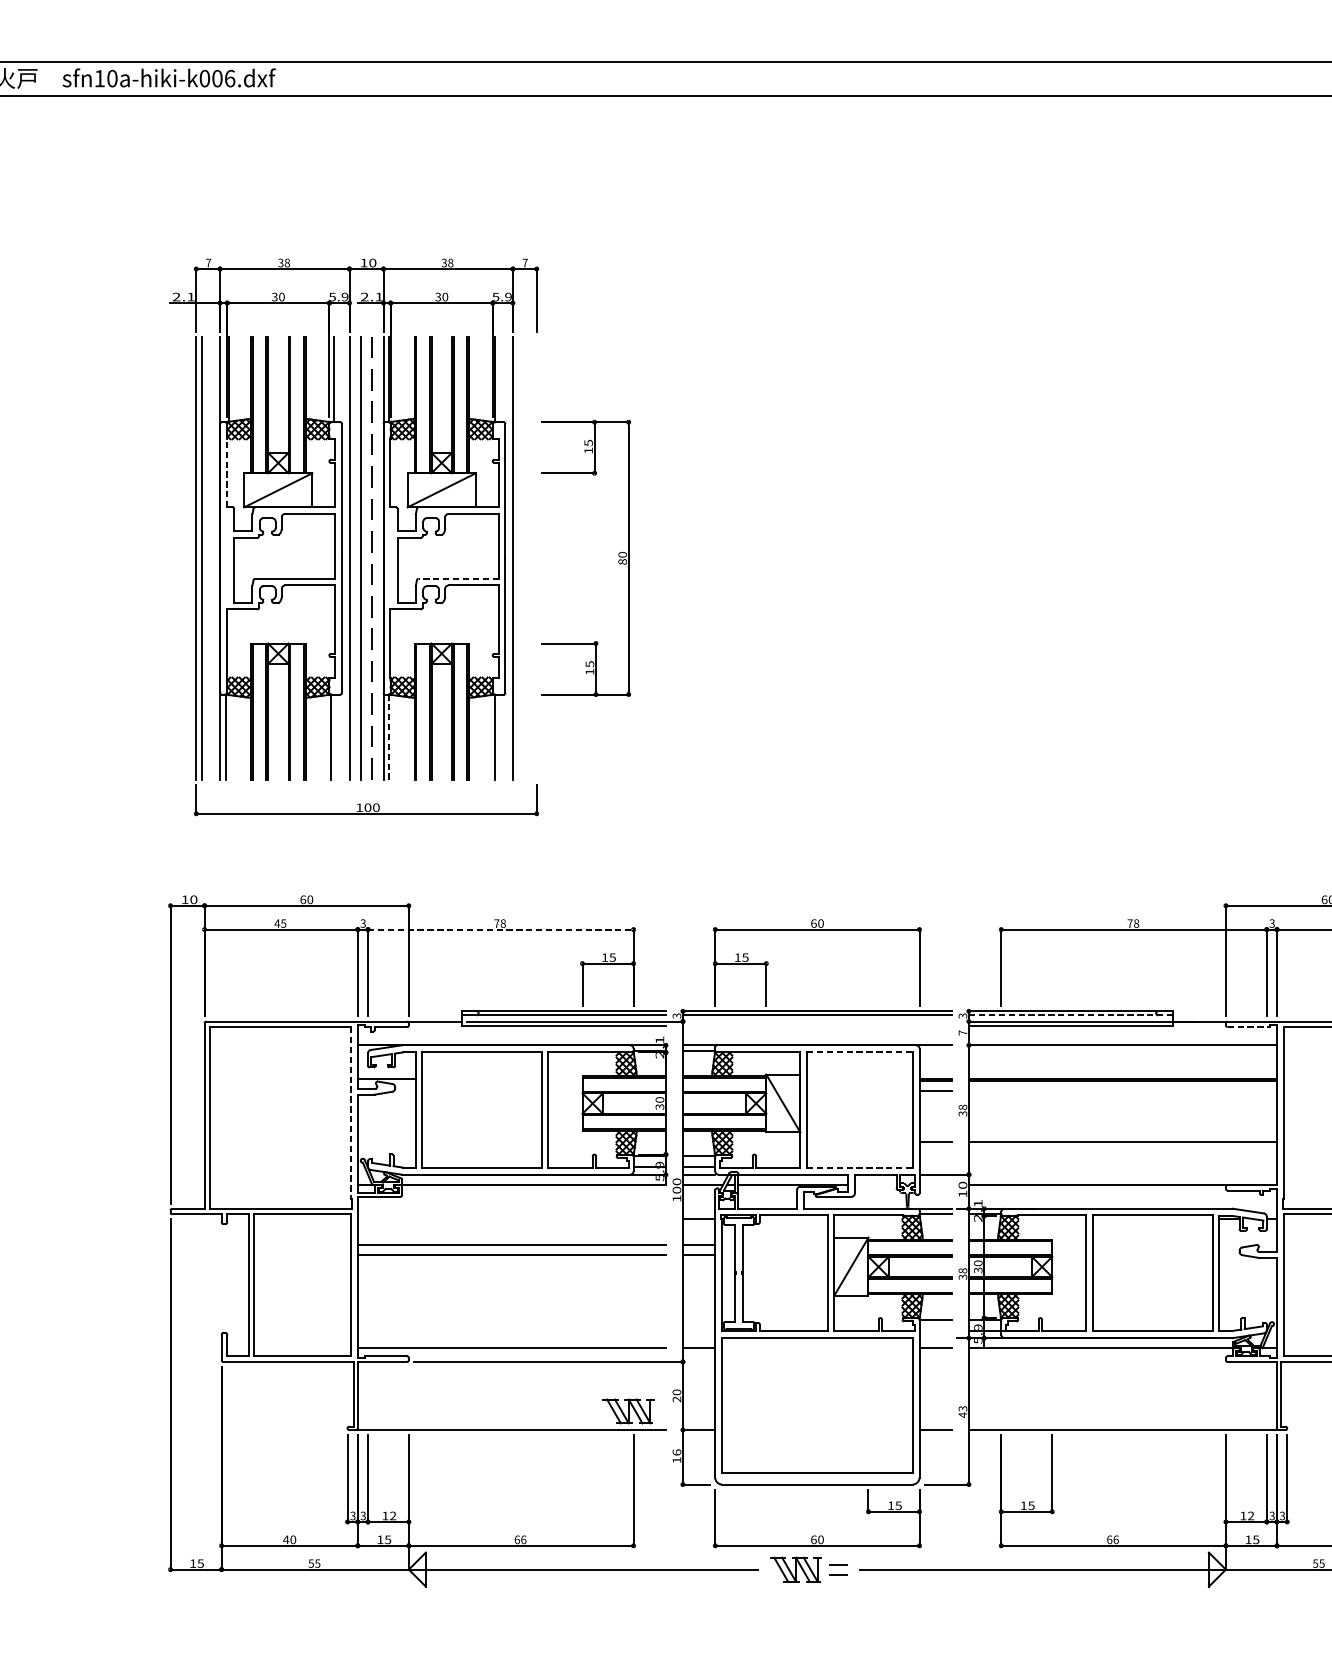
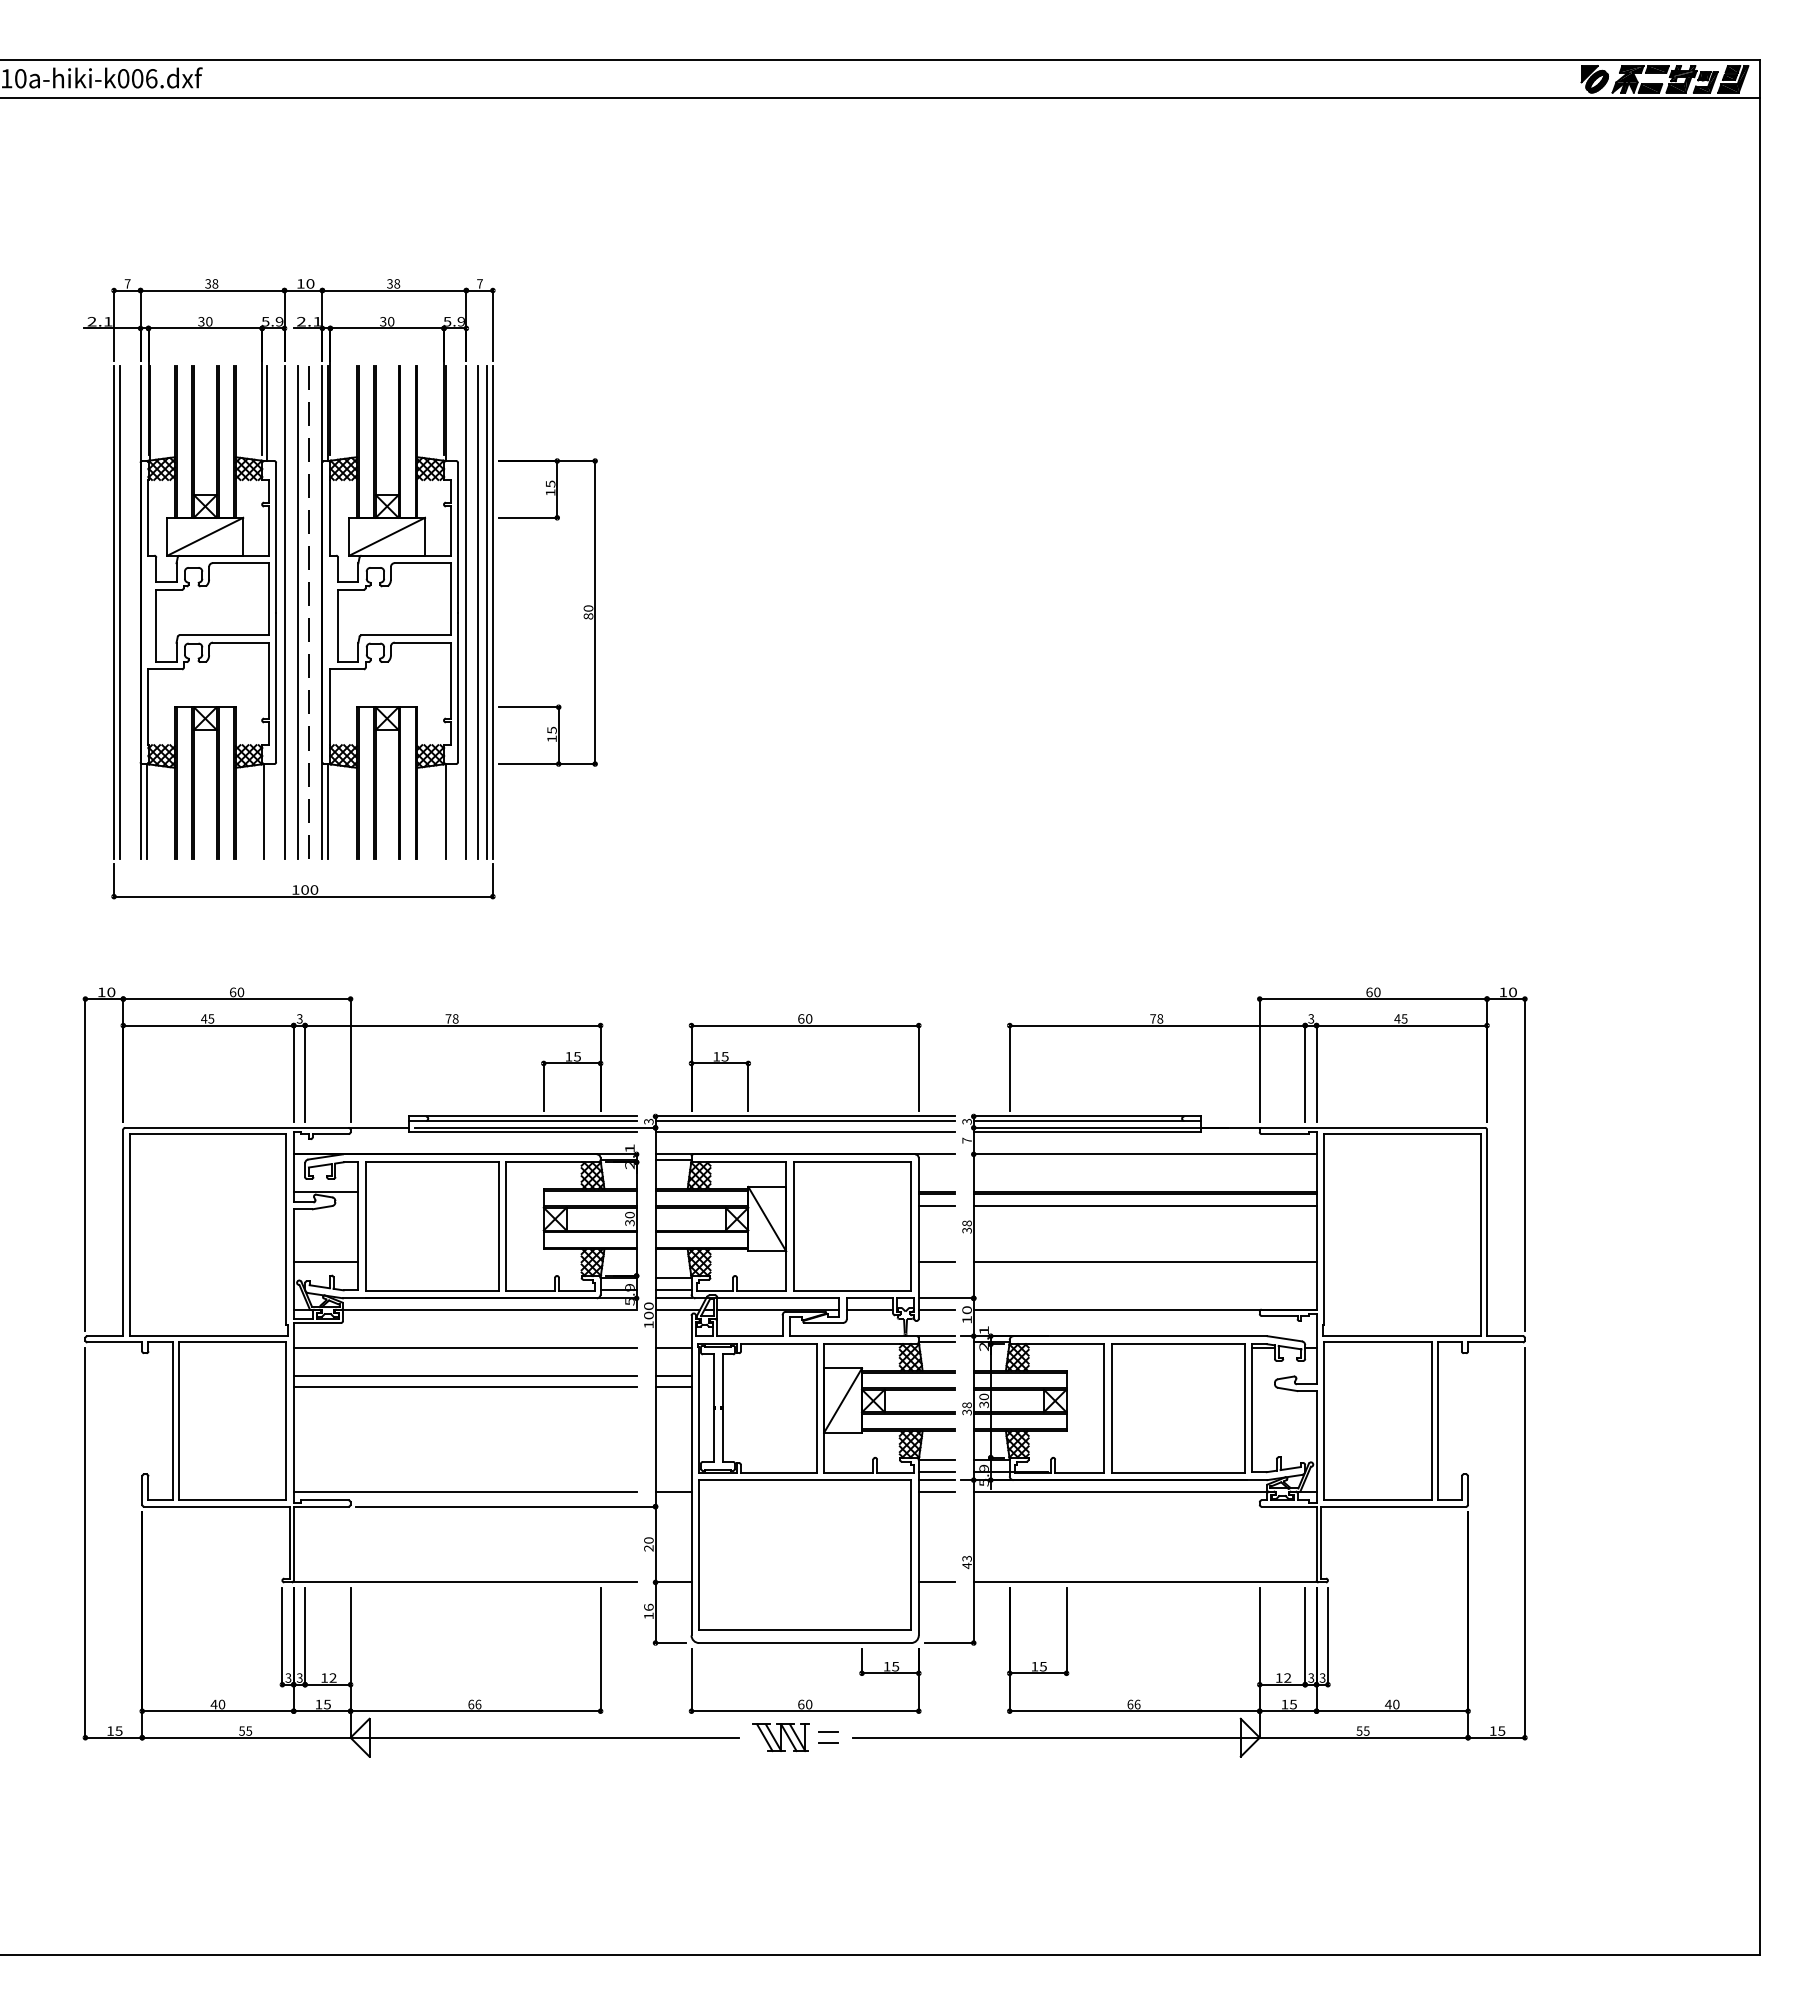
line: (226, 472) -> (147, 517), dashed -> solid
line: (522, 558) -> (477, 612), added
line: (531, 558) -> (486, 612), added
line: (536, 558) -> (492, 612), added
line: (459, 579) -> (406, 635), dashed -> solid
line: (389, 736) -> (328, 810), dashed -> solid
line: (500, 929) -> (452, 1025), dashed -> solid
line: (1071, 1015) -> (1087, 1121), dashed -> solid
line: (816, 1025) -> (804, 1132), added
line: (1249, 1027) -> (1285, 1134), dashed -> solid
line: (859, 1051) -> (852, 1161), dashed -> solid
line: (1122, 1091) -> (1144, 1205), added
line: (351, 1112) -> (286, 1229), dashed -> solid
line: (386, 1142) -> (325, 1262), added
line: (859, 1167) -> (852, 1290), dashed -> solid
line: (875, 1184) -> (869, 1309), added
line: (935, 1184) -> (936, 1309), added
line: (511, 1218) -> (464, 1347), added
line: (935, 1330) -> (936, 1471), added
line: (935, 1338) -> (936, 1480), added
part: (628, 1411) -> (594, 1561), removed

